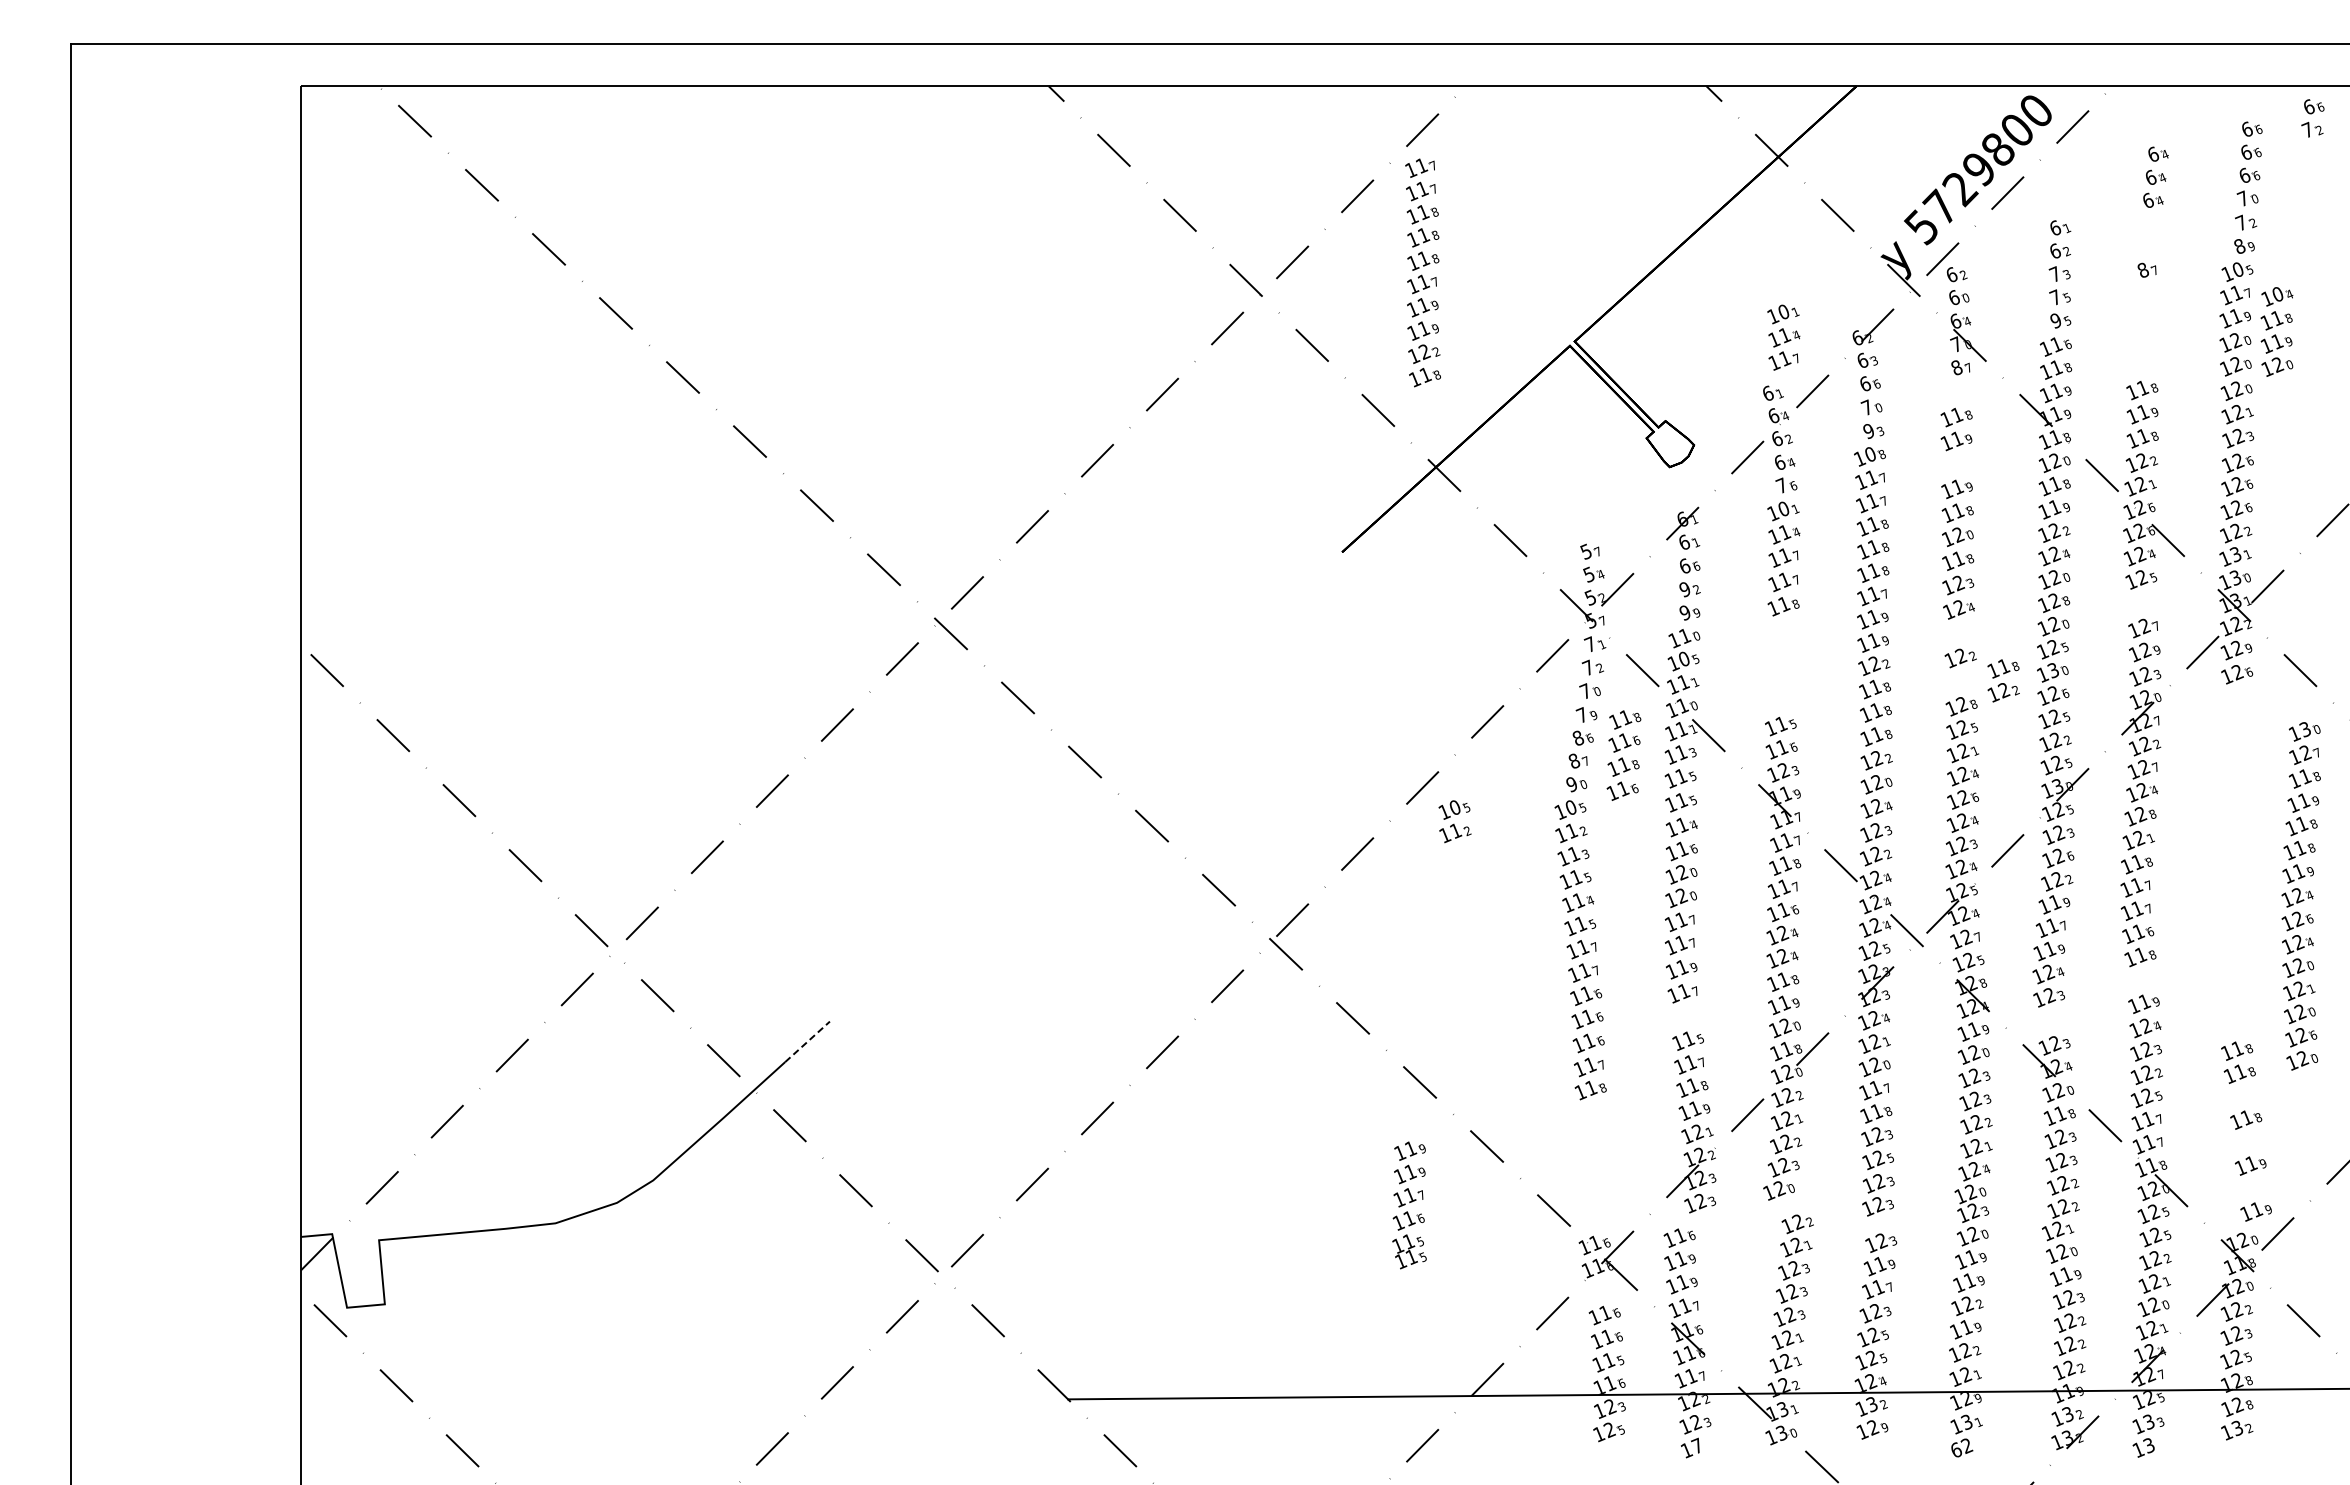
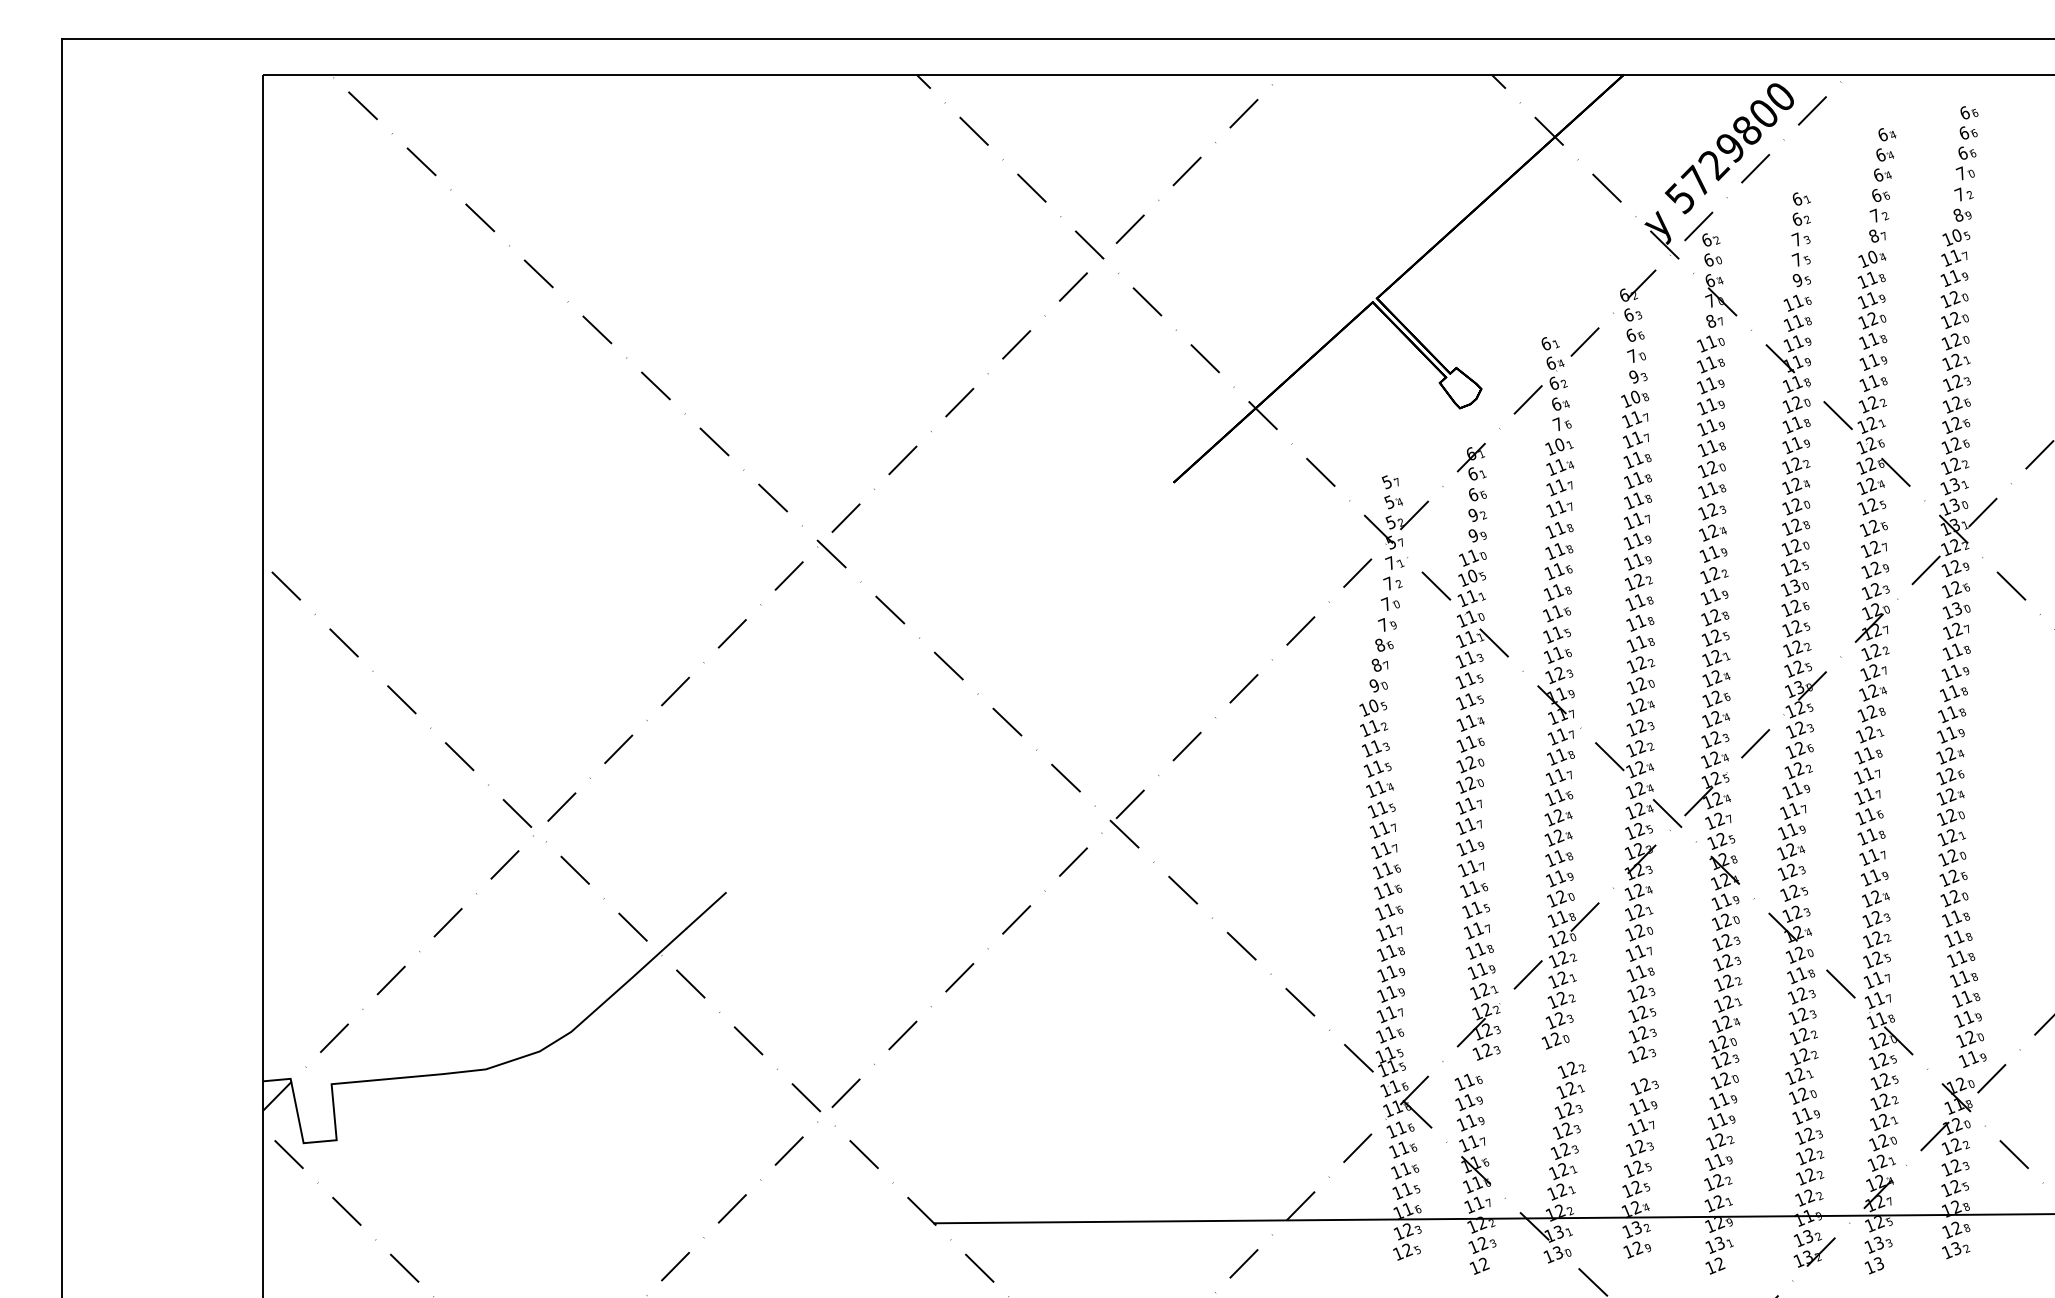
part: (2312, 118) -> (1879, 205), moved
part: (1422, 272) -> (1243, 238), removed
part: (2276, 331) -> (1871, 289), moved
part: (1783, 337) -> (1559, 294), removed
part: (1956, 393) -> (1710, 343), added
part: (1956, 465) -> (1710, 406), added
part: (2142, 604) -> (1873, 528), added
part: (1959, 633) -> (1713, 553), added
part: (2003, 680) -> (1751, 594), removed
part: (1960, 682) -> (1714, 596), added
part: (1623, 755) -> (1557, 582), moved
part: (1454, 821) -> (1271, 718), removed
part: (2300, 896) -> (1952, 754), moved
part: (2141, 980) -> (1872, 857), added
part: (1685, 1017) -> (1473, 889), added
part: (2051, 1021) -> (1793, 892), added
line: (807, 1041) -> (706, 910), dashed -> solid
part: (2242, 1096) -> (1960, 958), added
part: (2248, 1142) -> (1966, 998), added
part: (2252, 1188) -> (1969, 1038), added
part: (1409, 1205) -> (1390, 1021), moved
part: (1601, 1292) -> (1400, 1129), added
text: (1697, 1445) -> (1484, 1263), 17 -> 12
text: (1956, 1449) -> (1710, 1267), 62 -> 12

